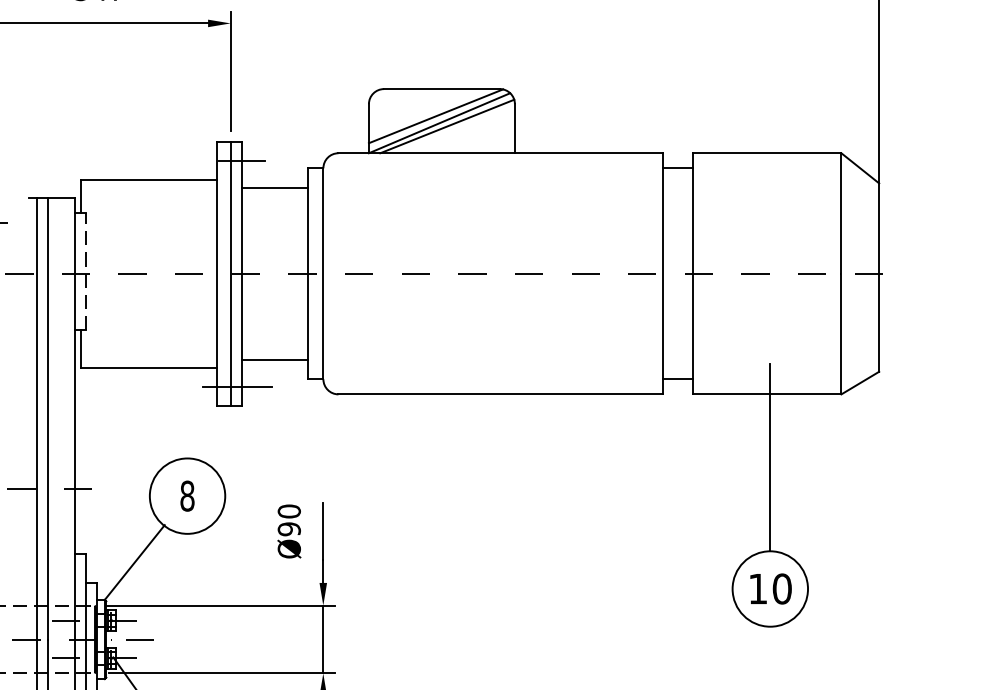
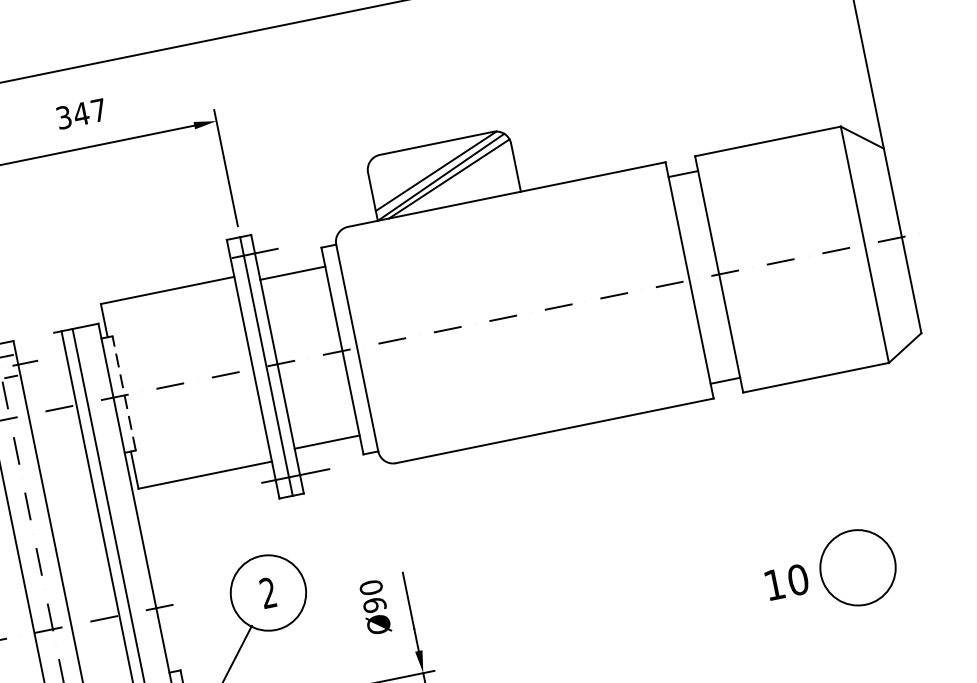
line: (770, 457) -> (832, 438), removed
text: (187, 495) -> (268, 592), 8 -> 2
text: (770, 588) -> (786, 581), moved

